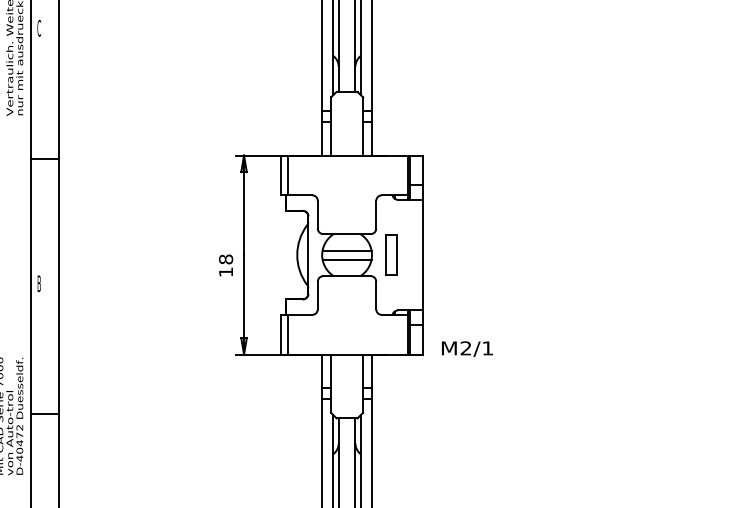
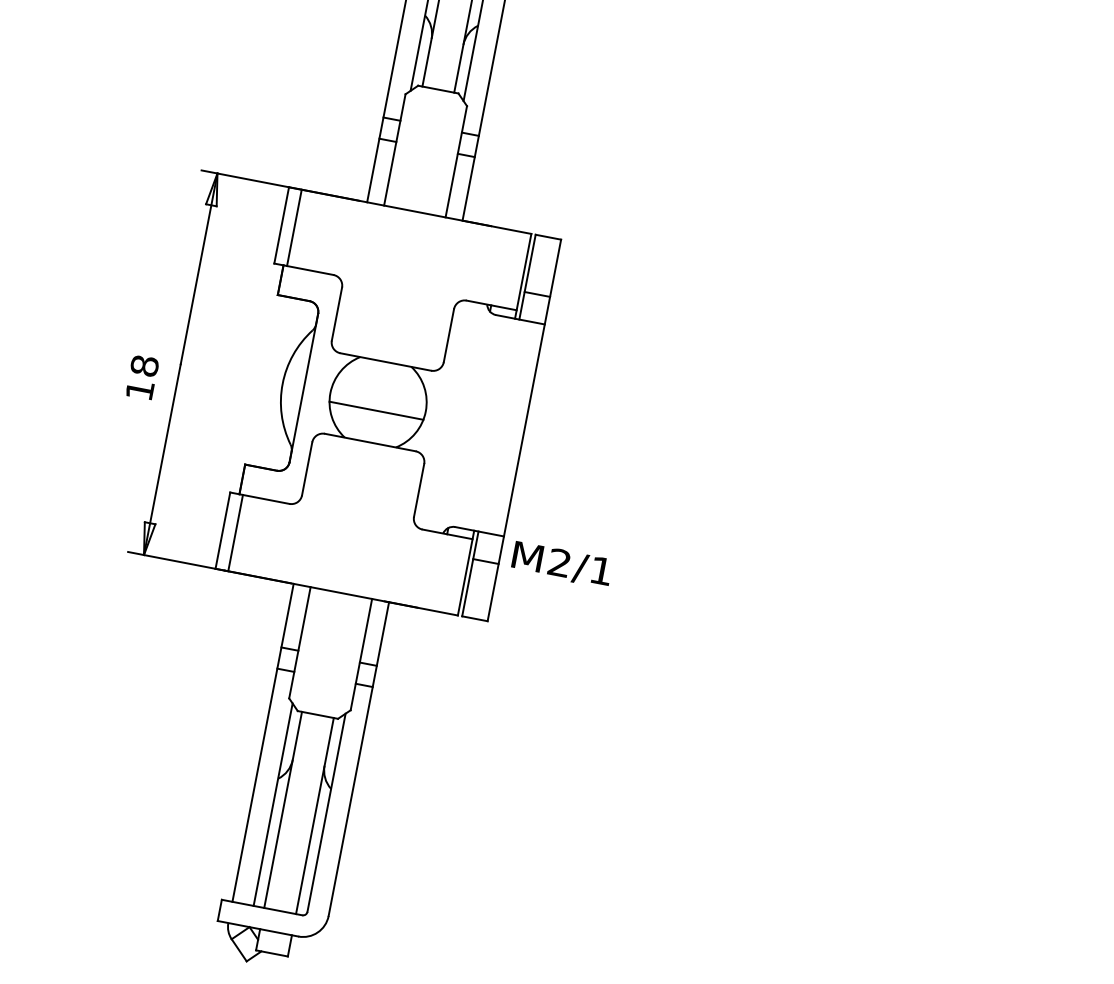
line: (346, 250) -> (378, 393), removed
part: (391, 254) -> (463, 417), removed
text: (467, 348) -> (562, 563), moved

